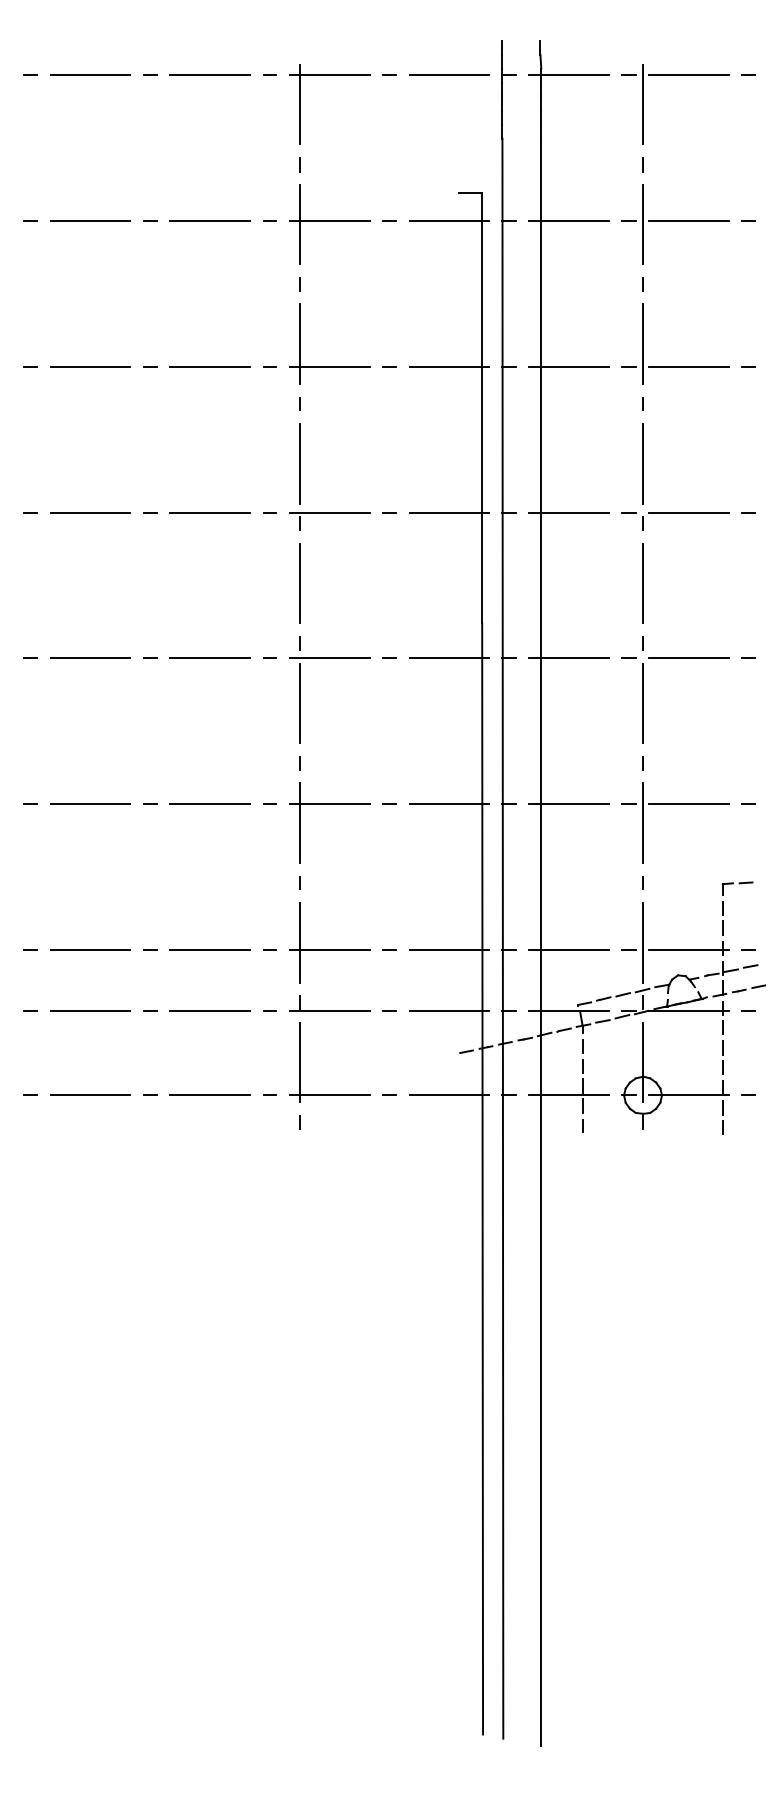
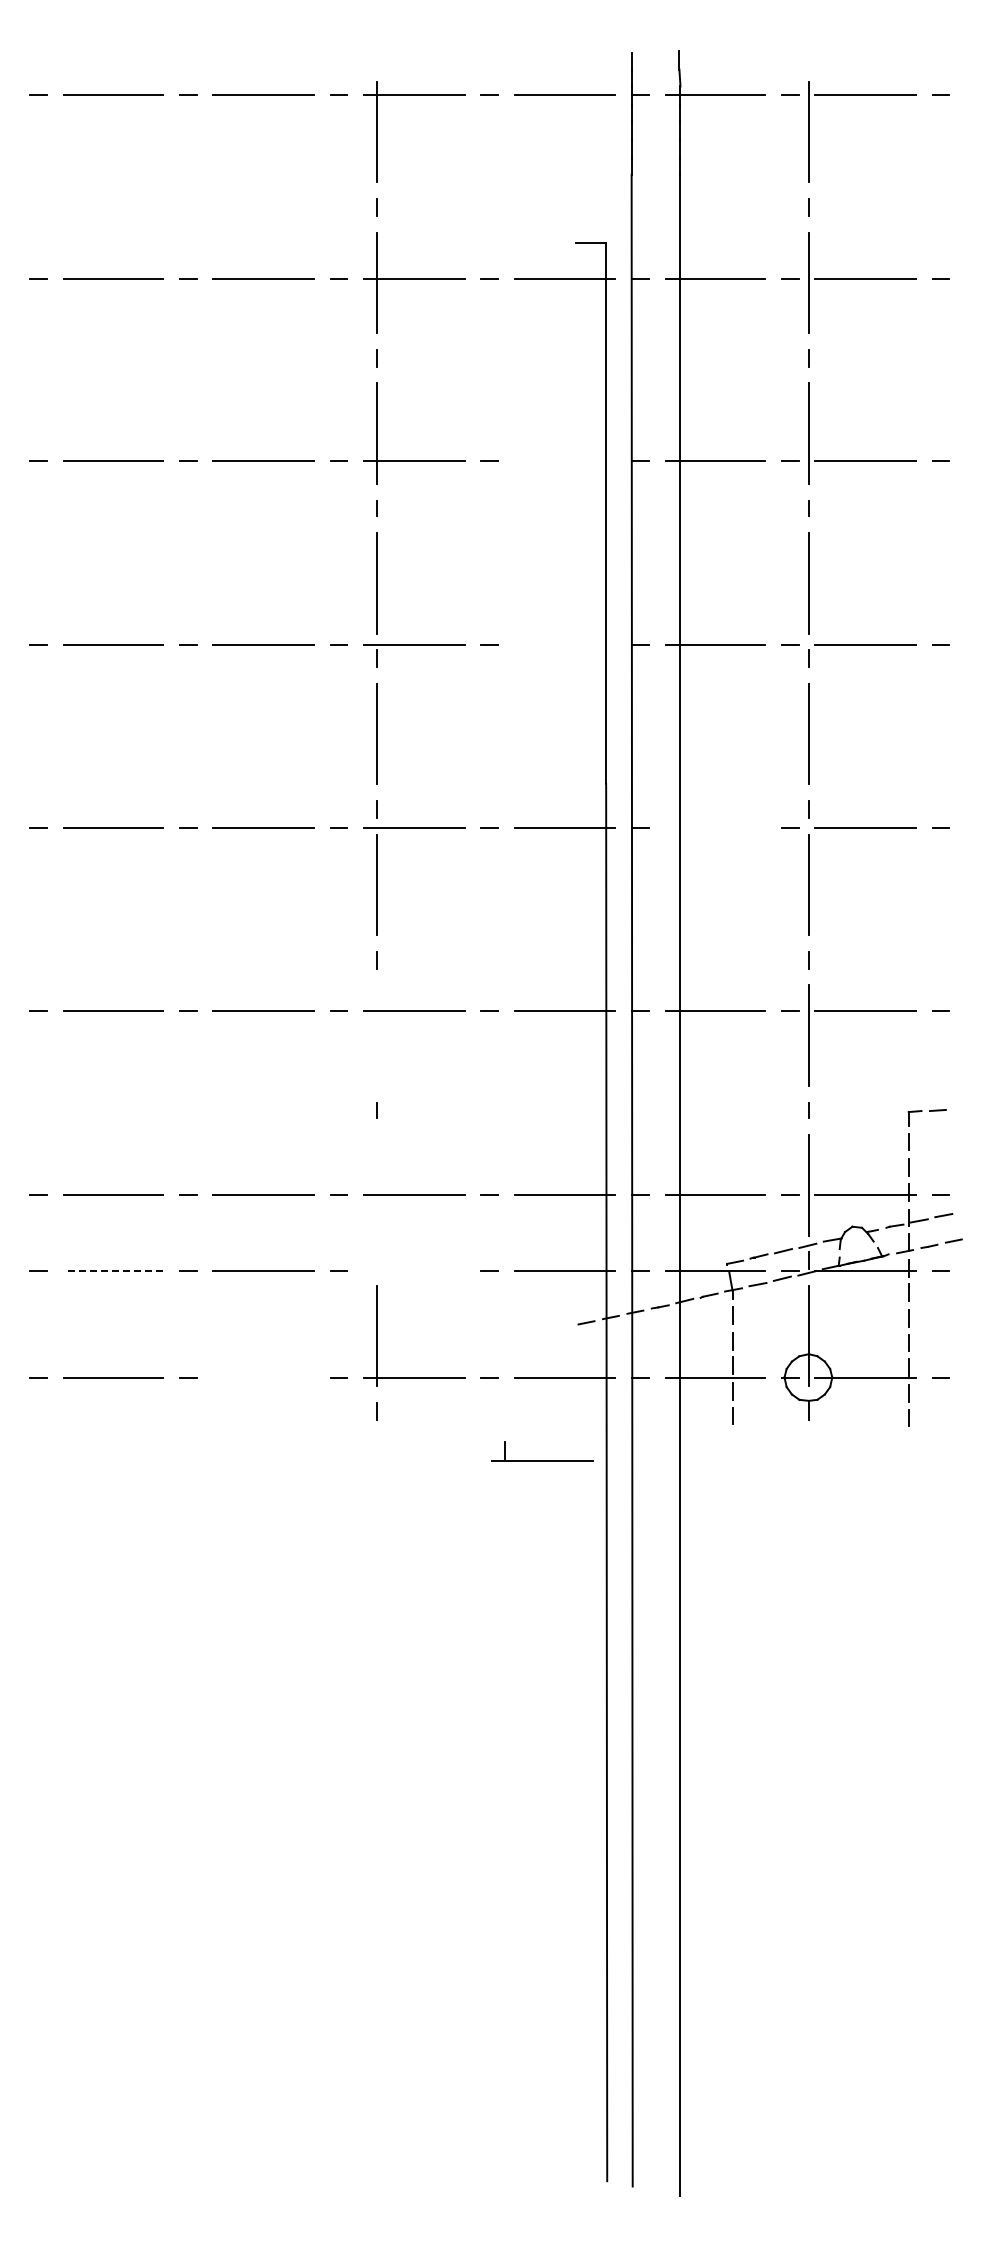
line: (449, 366) -> (564, 461), removed
line: (449, 512) -> (564, 644), removed
line: (569, 657) -> (715, 827), removed
line: (299, 822) -> (376, 1034), removed
line: (299, 942) -> (376, 1185), removed
line: (90, 1010) -> (113, 1271), solid -> dashed
part: (329, 1010) -> (542, 1460), moved
line: (209, 1095) -> (263, 1377), removed

